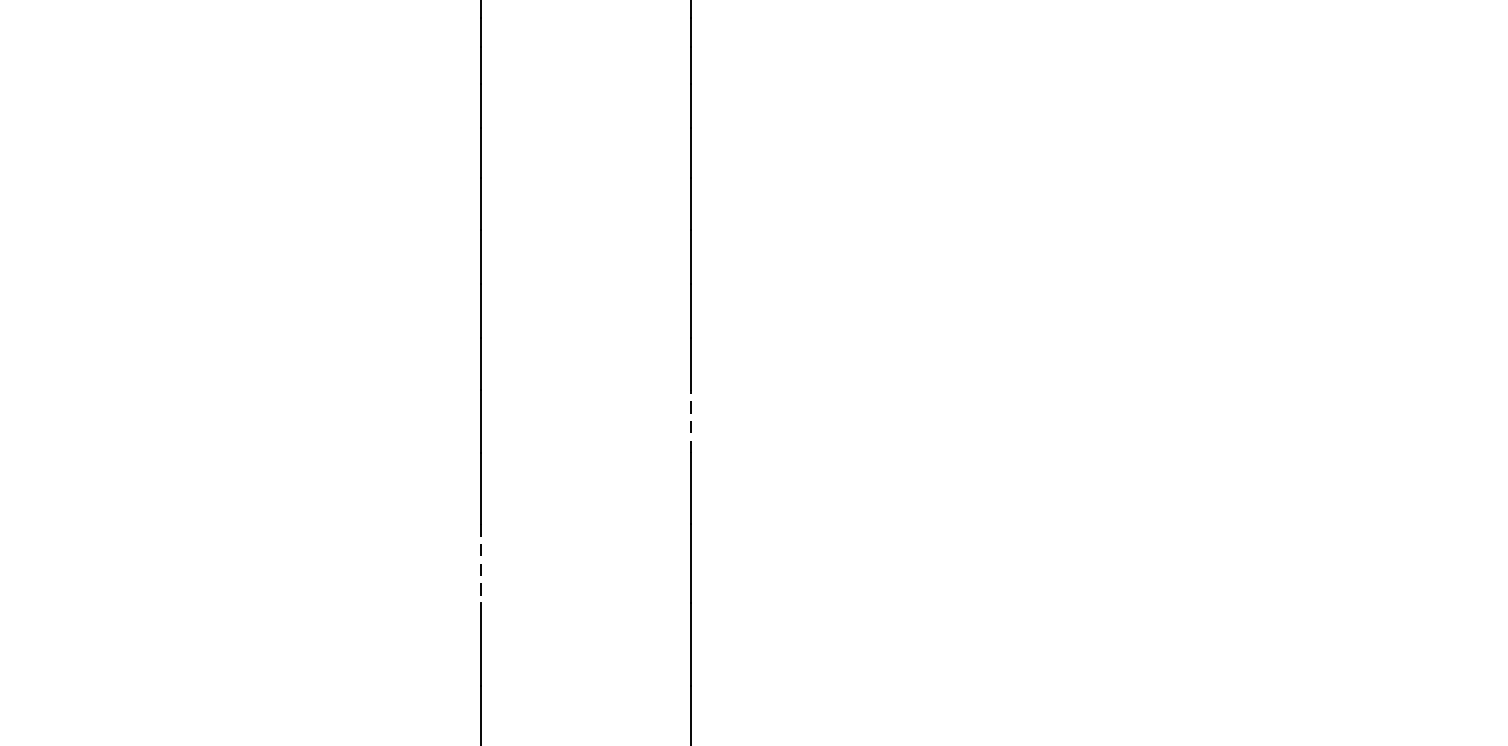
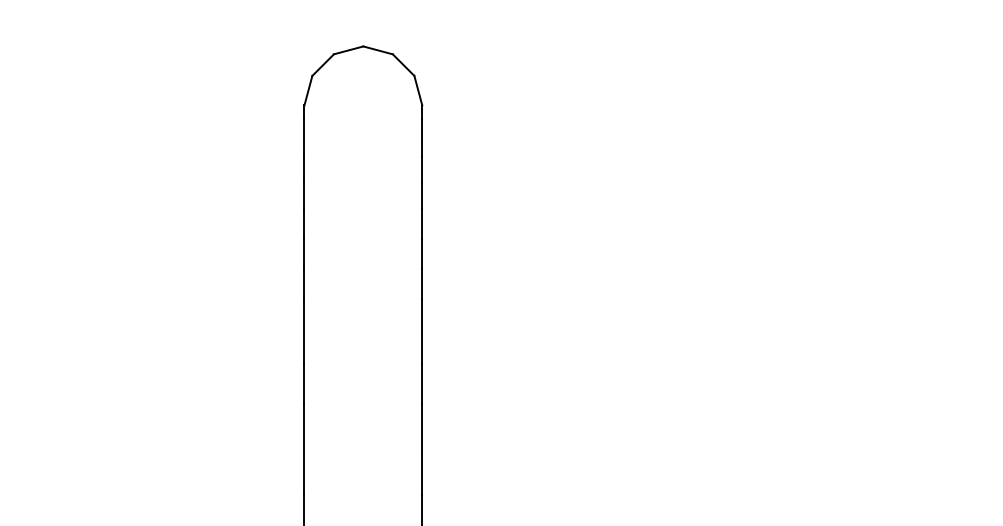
line: (691, 420) -> (422, 345), dashed -> solid
line: (481, 563) -> (304, 425), dashed -> solid

